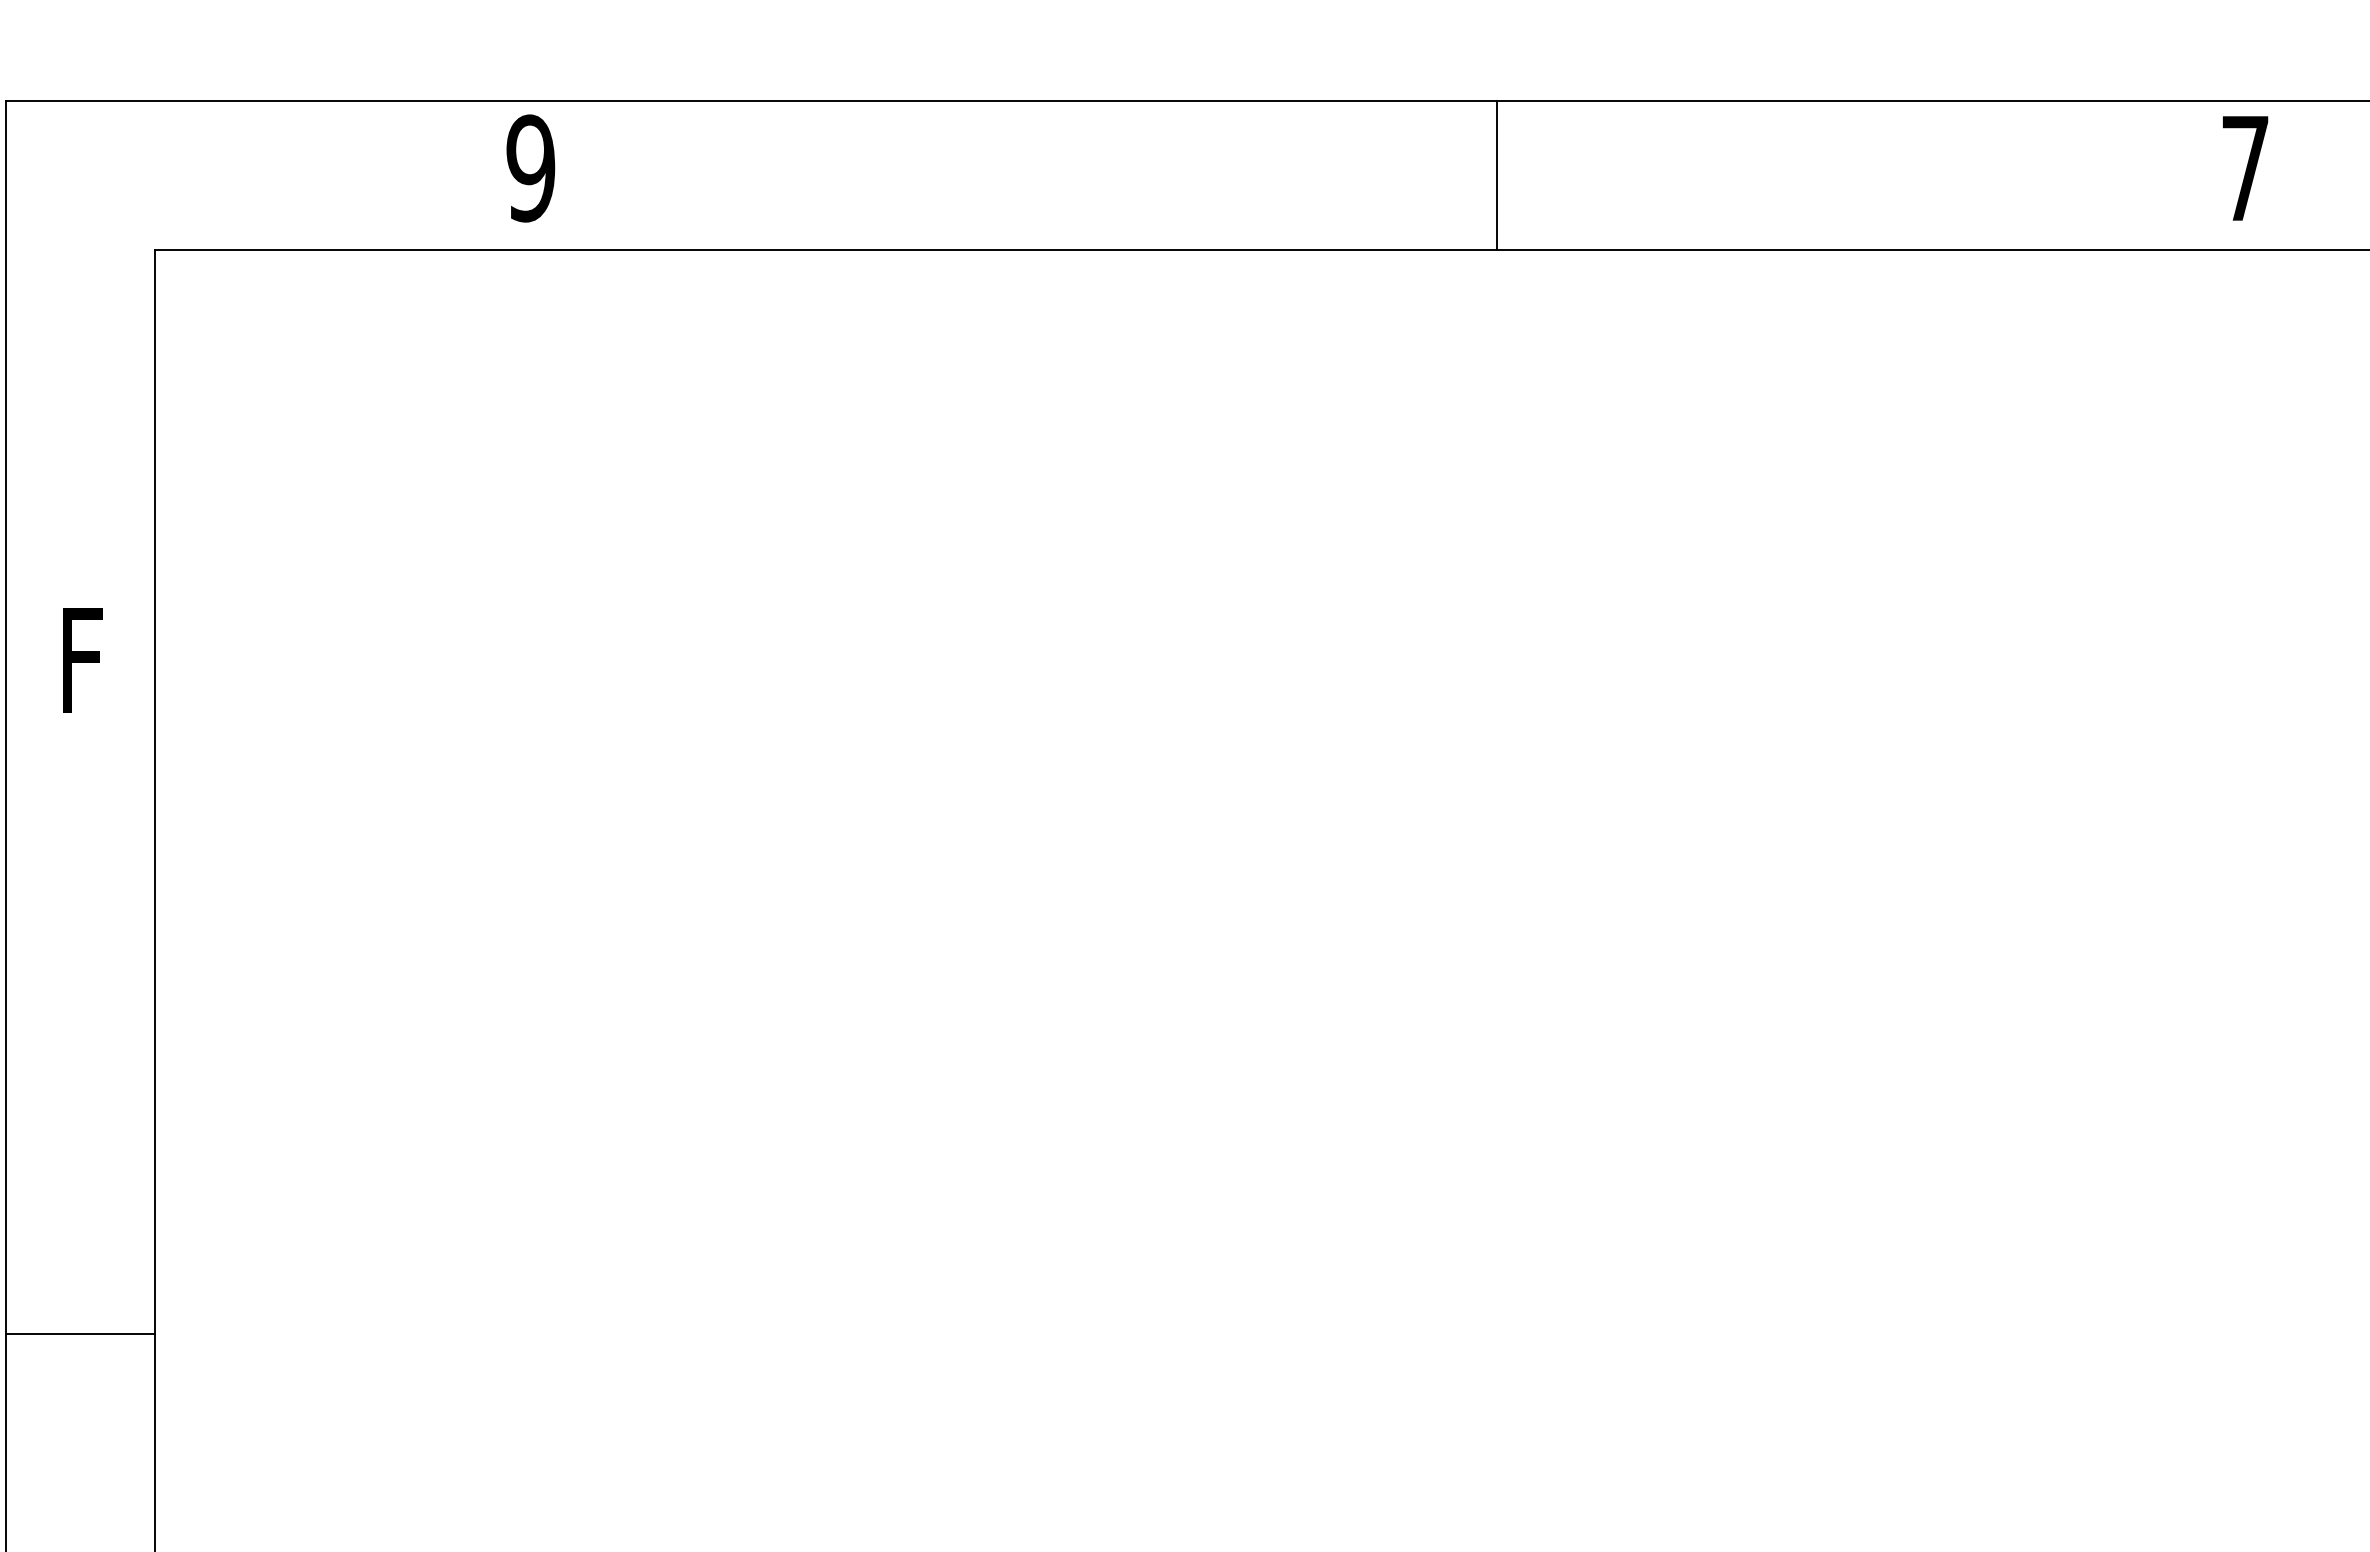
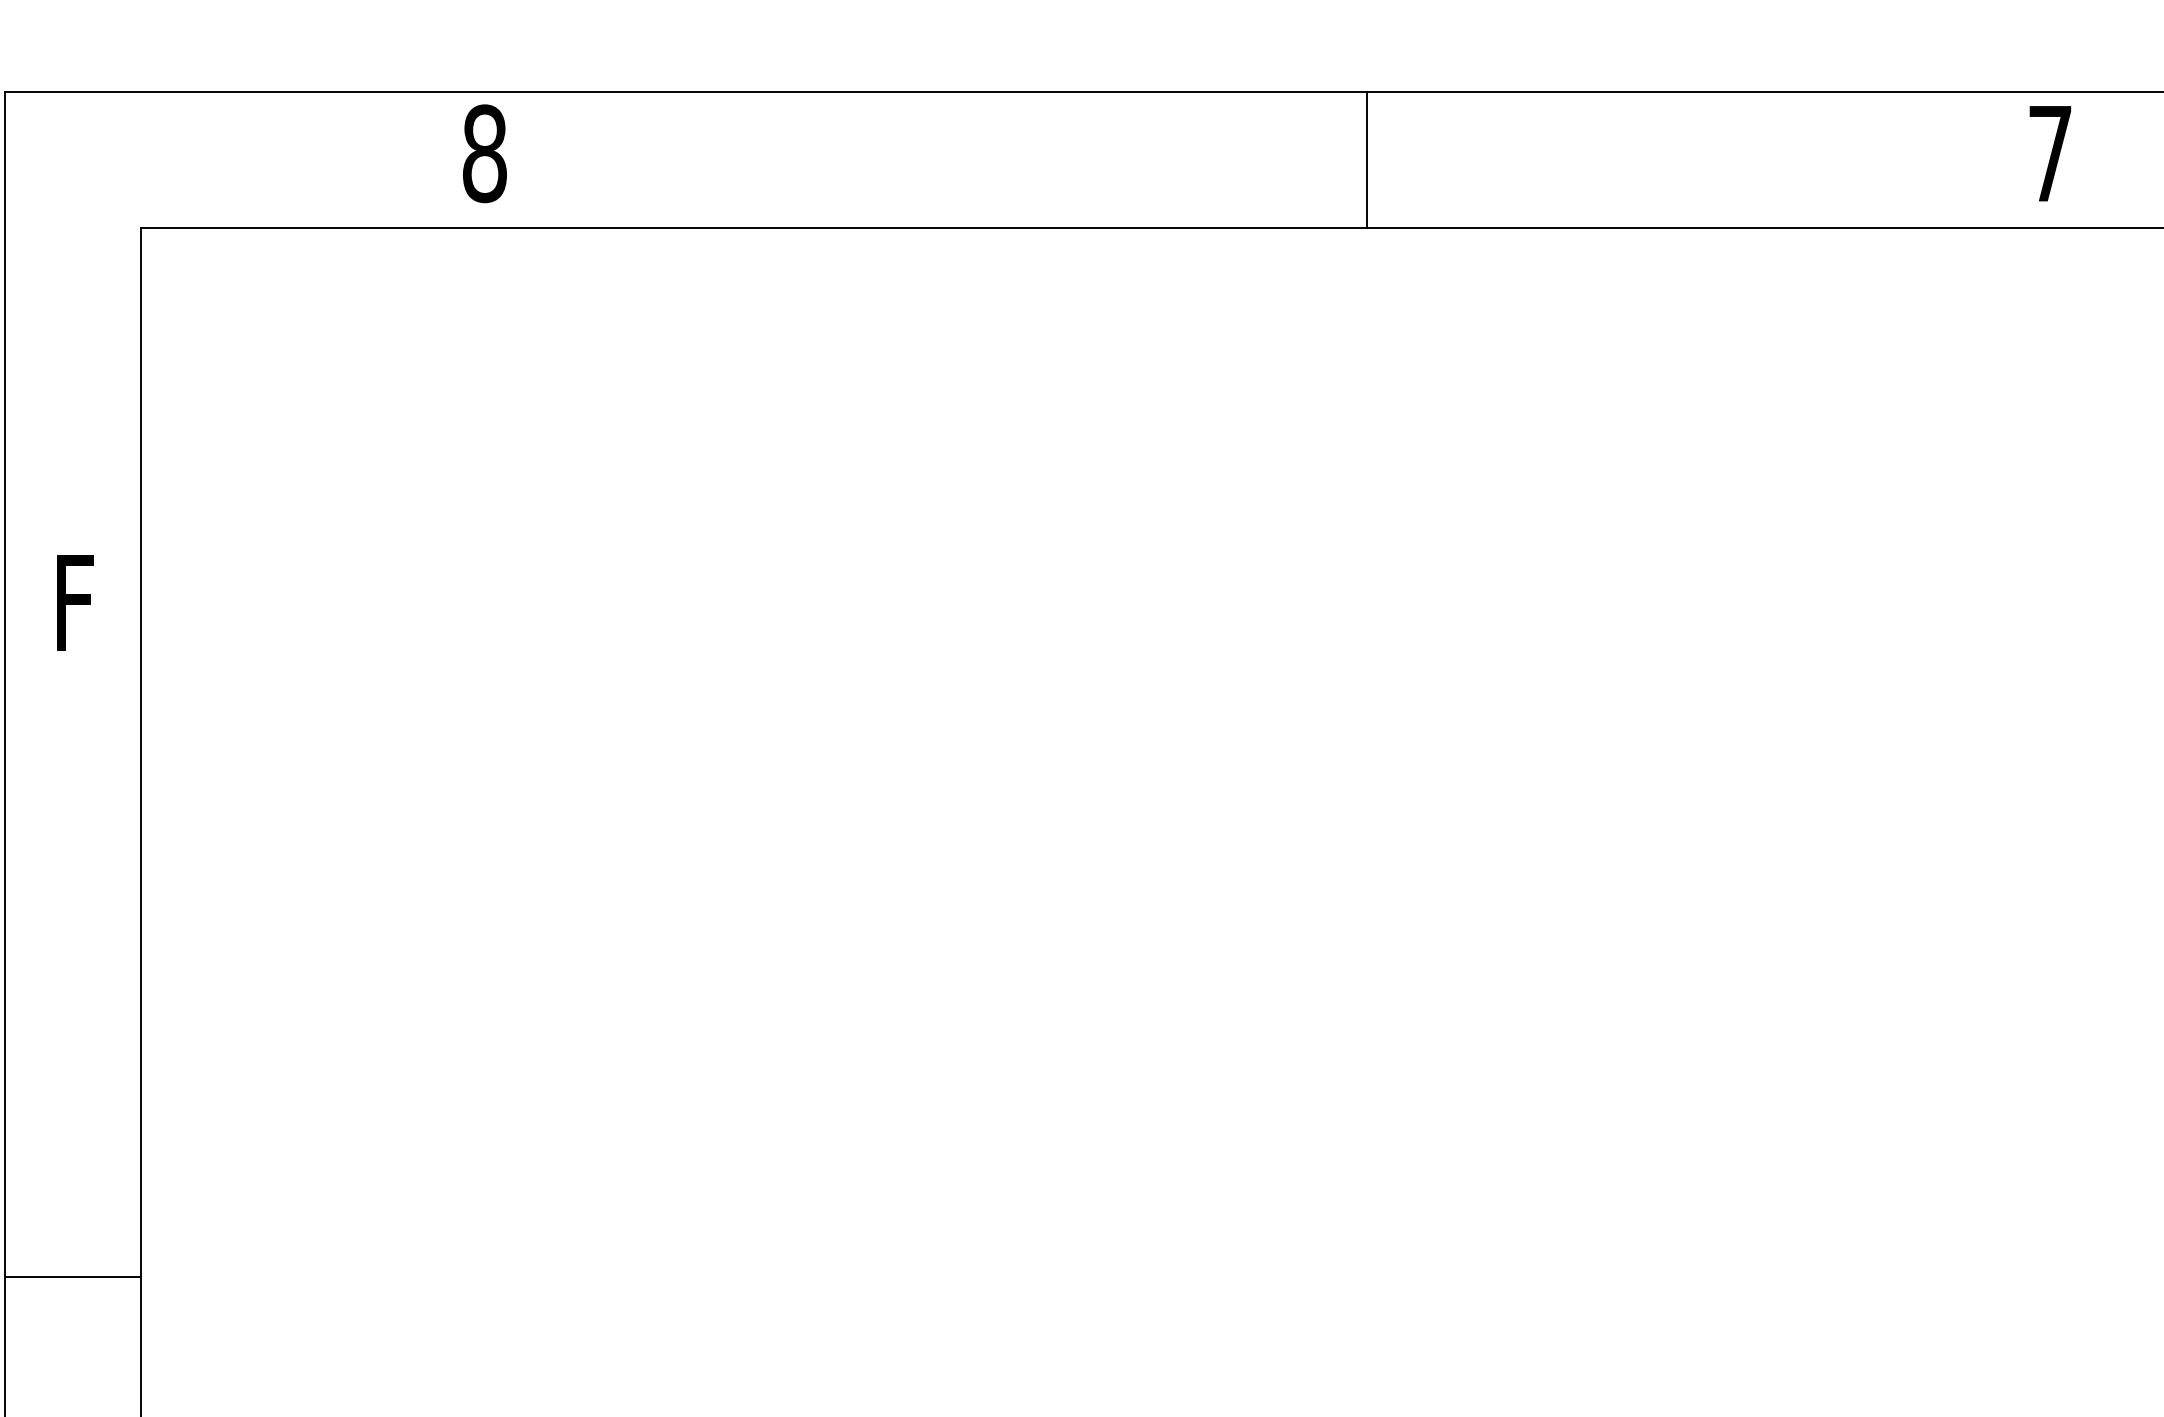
text: (530, 168) -> (484, 153), 9 -> 8
line: (80, 1333) -> (73, 1276), moved

